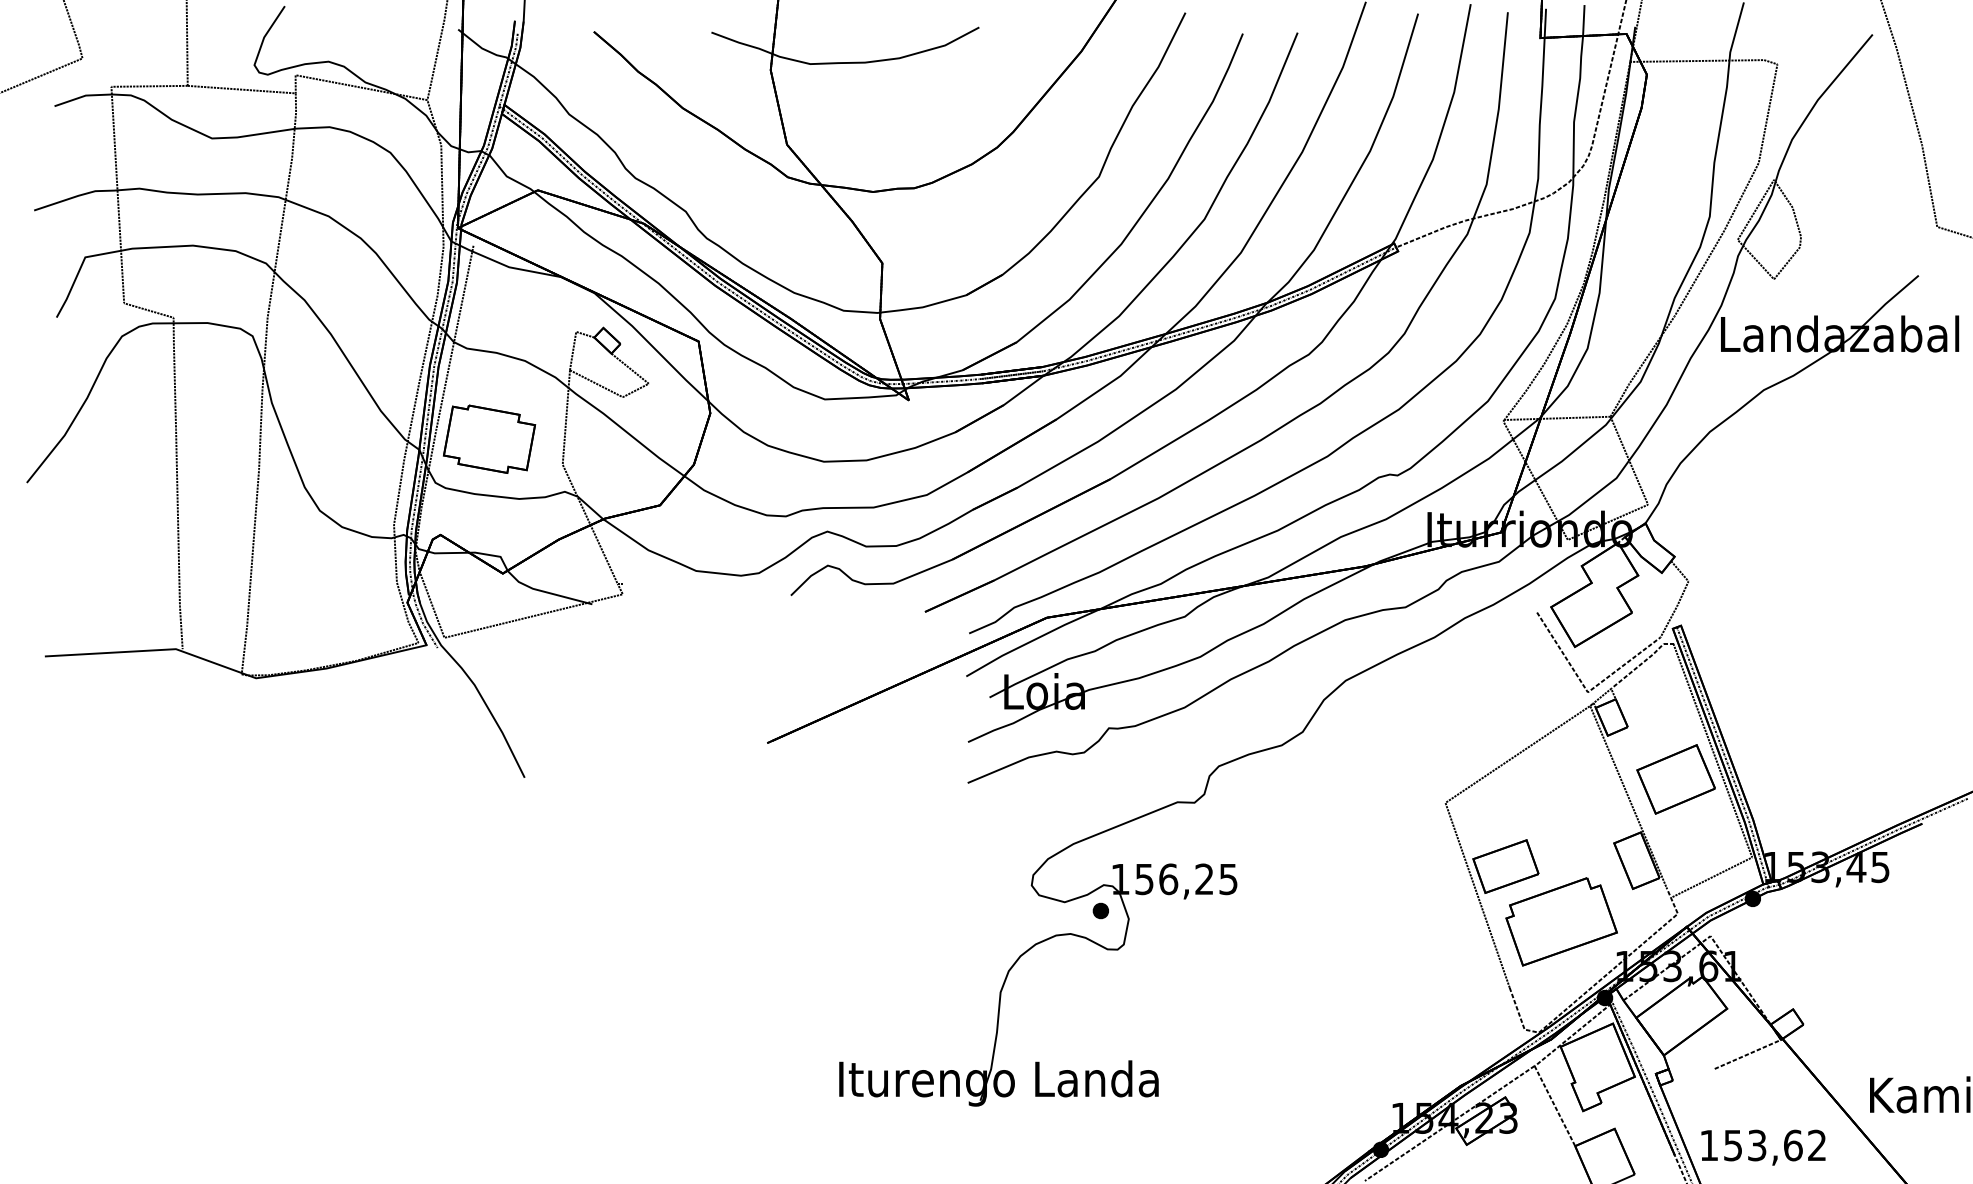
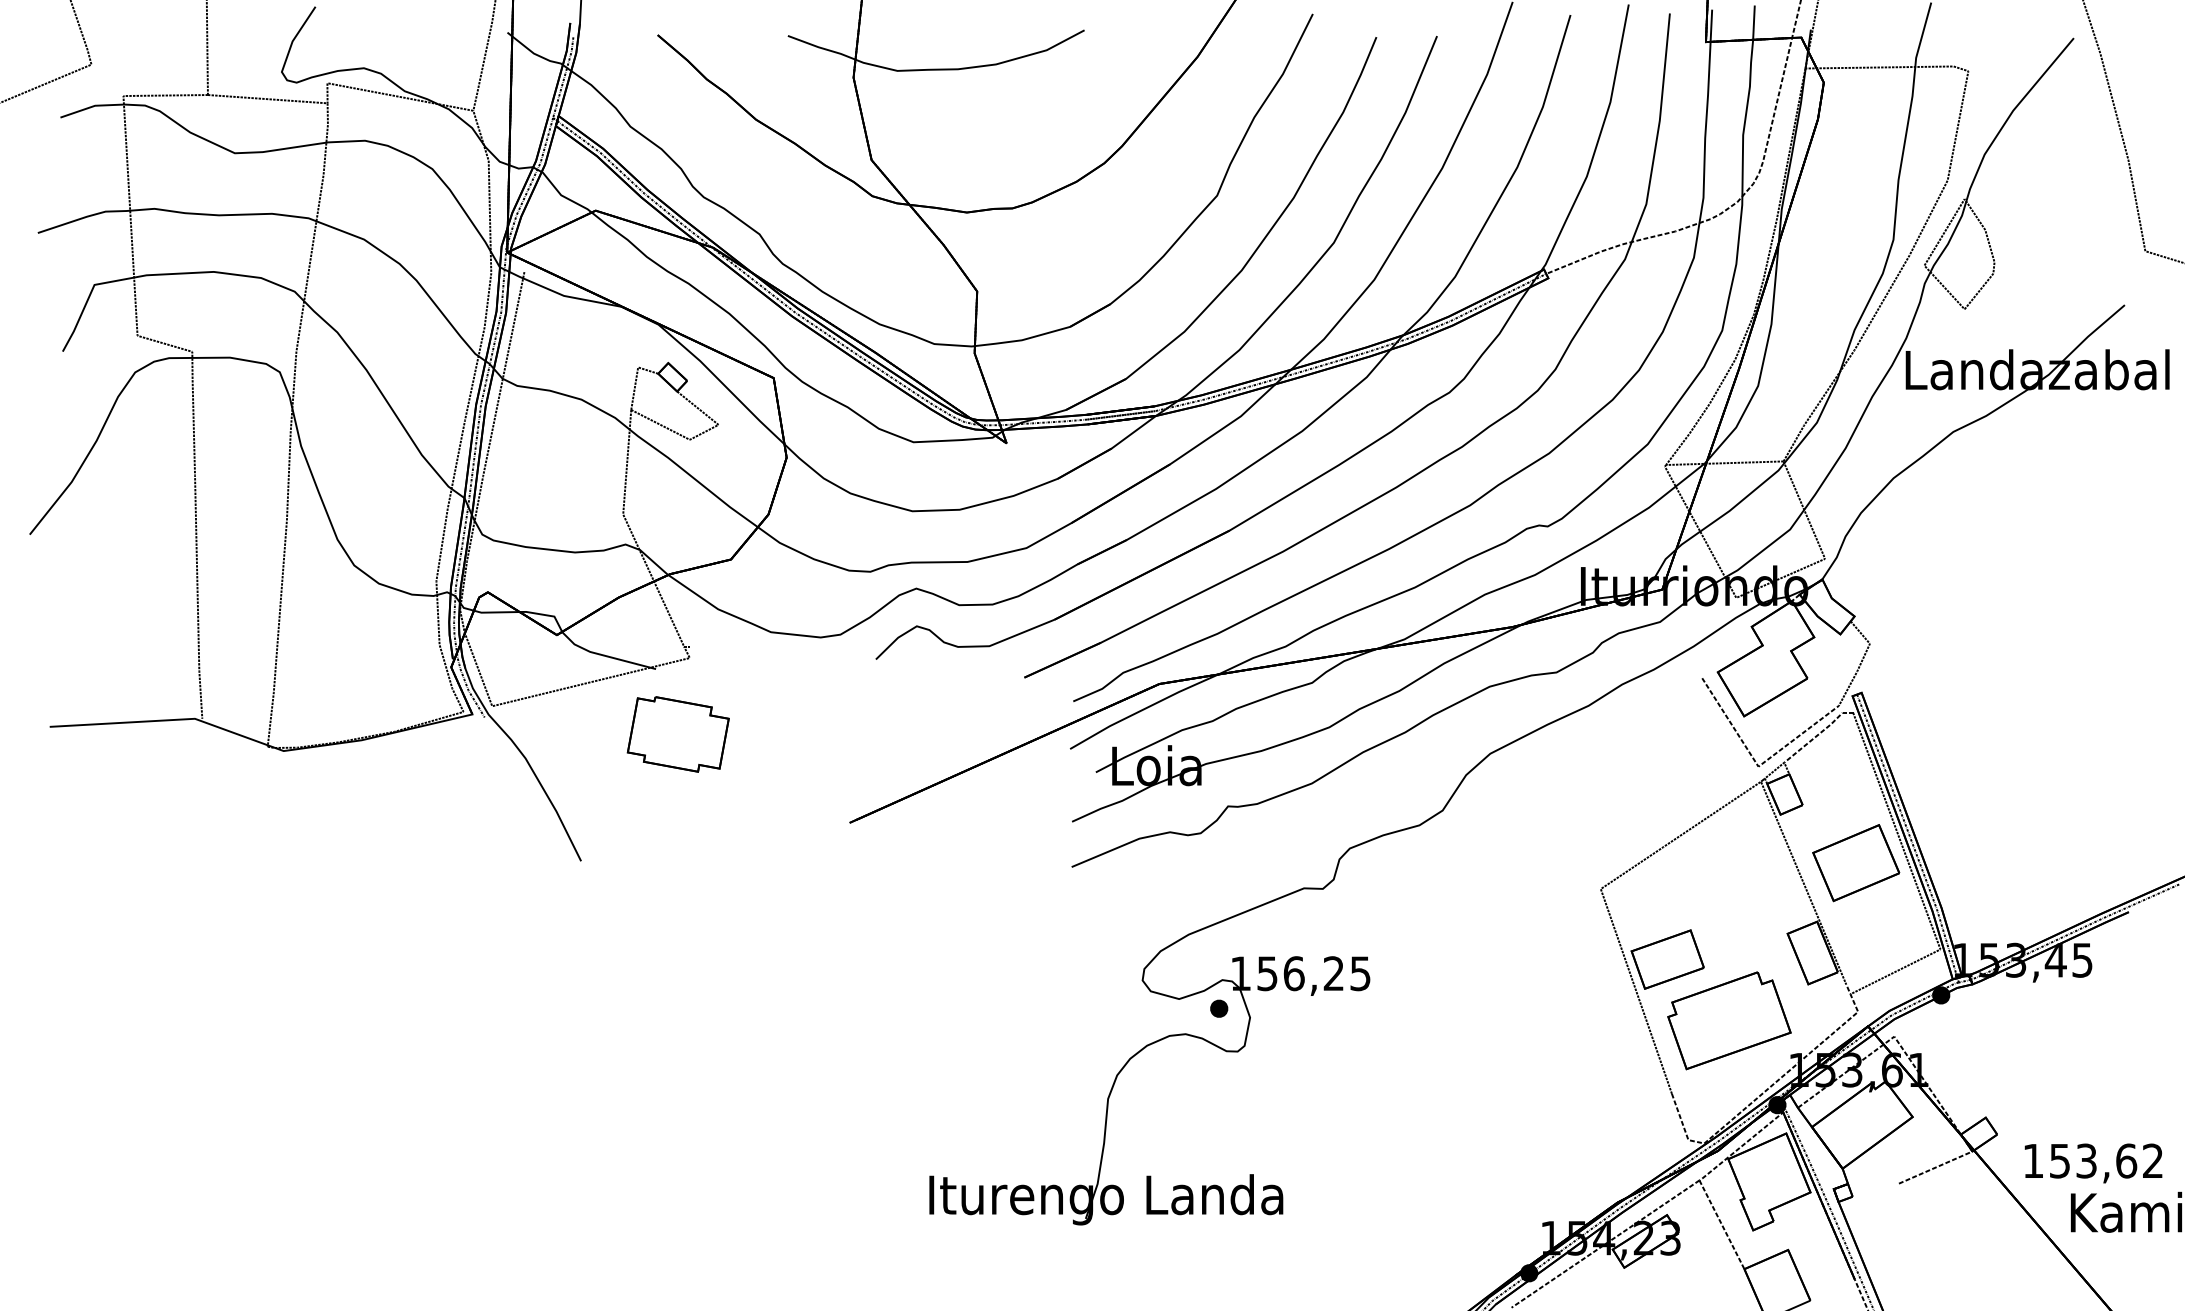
part: (489, 438) -> (678, 733), moved
text: (1763, 1147) -> (2093, 1163), moved

